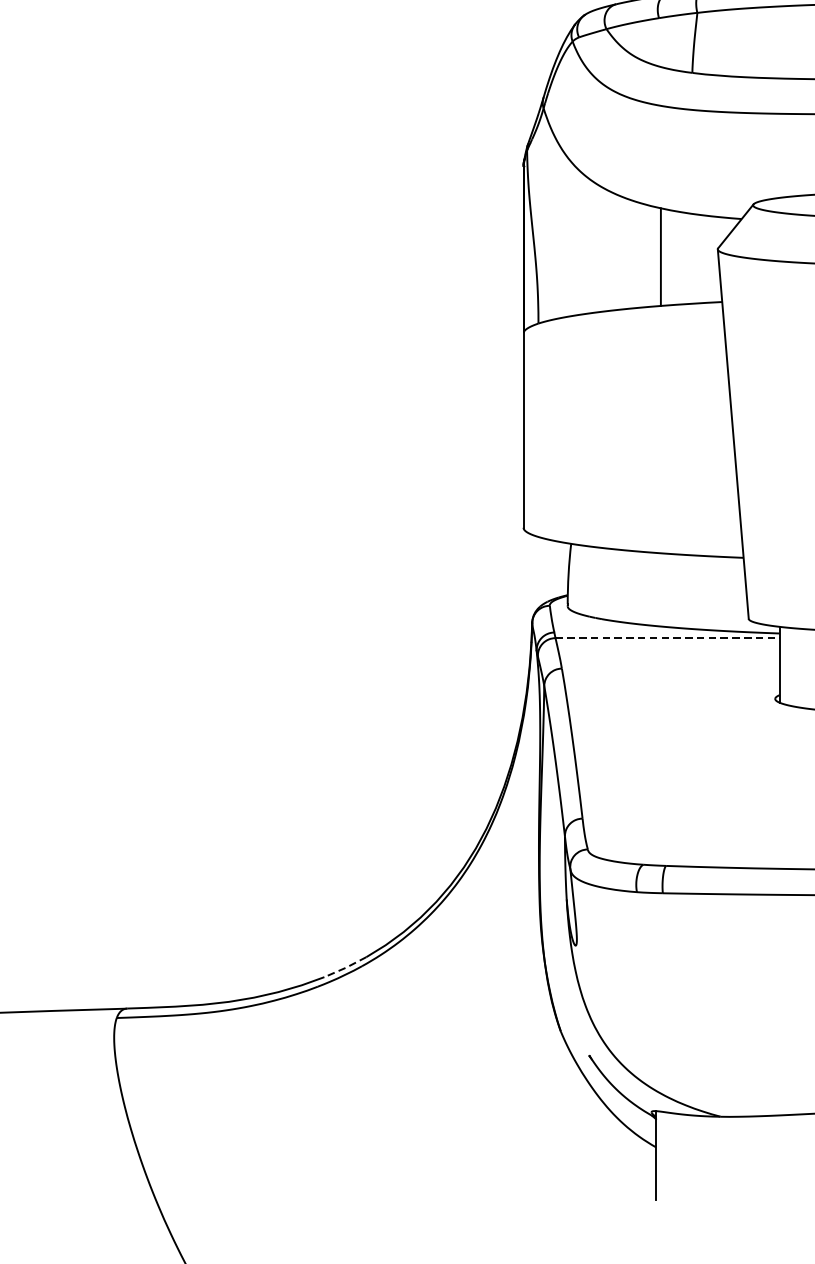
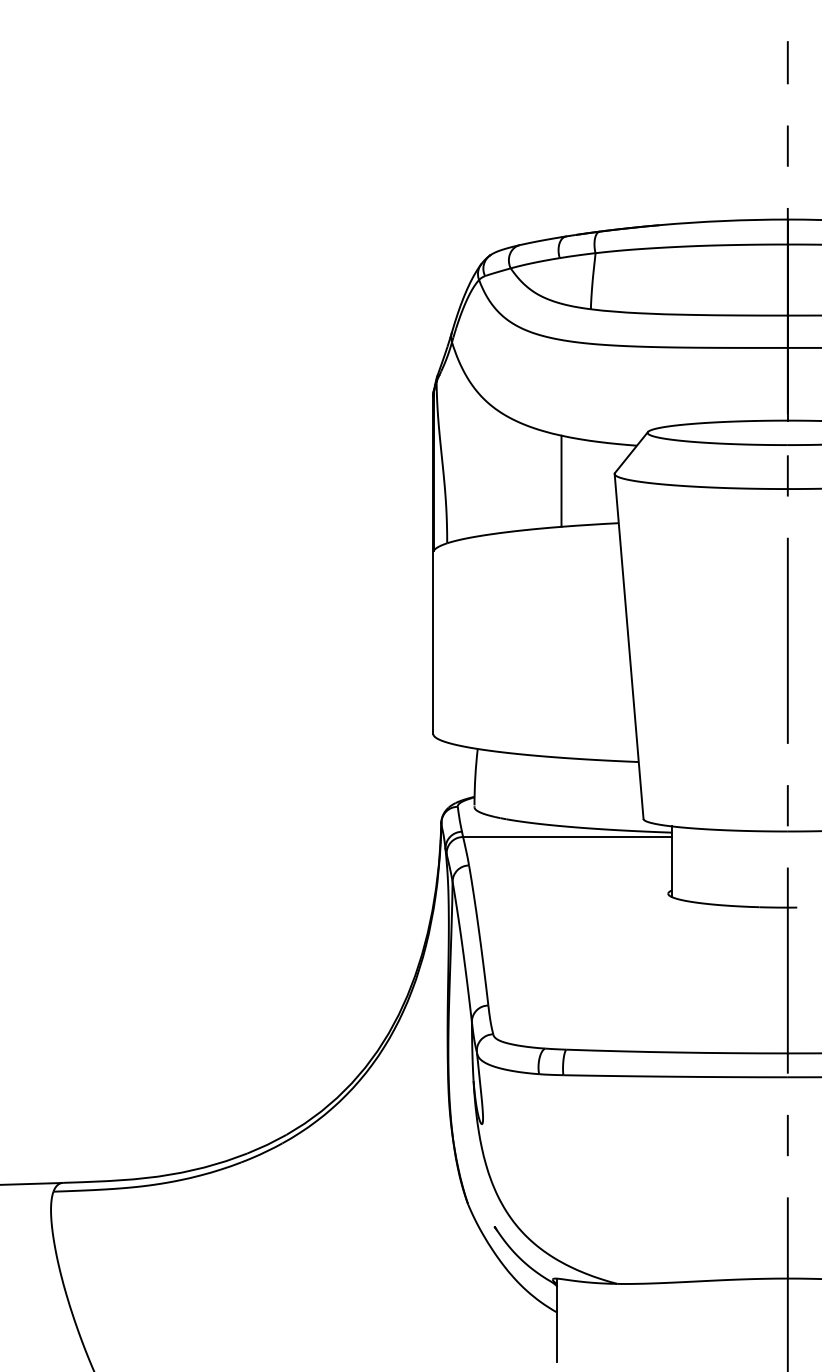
line: (667, 638) -> (567, 837), dashed -> solid
line: (346, 967) -> (267, 1144), dashed -> solid

